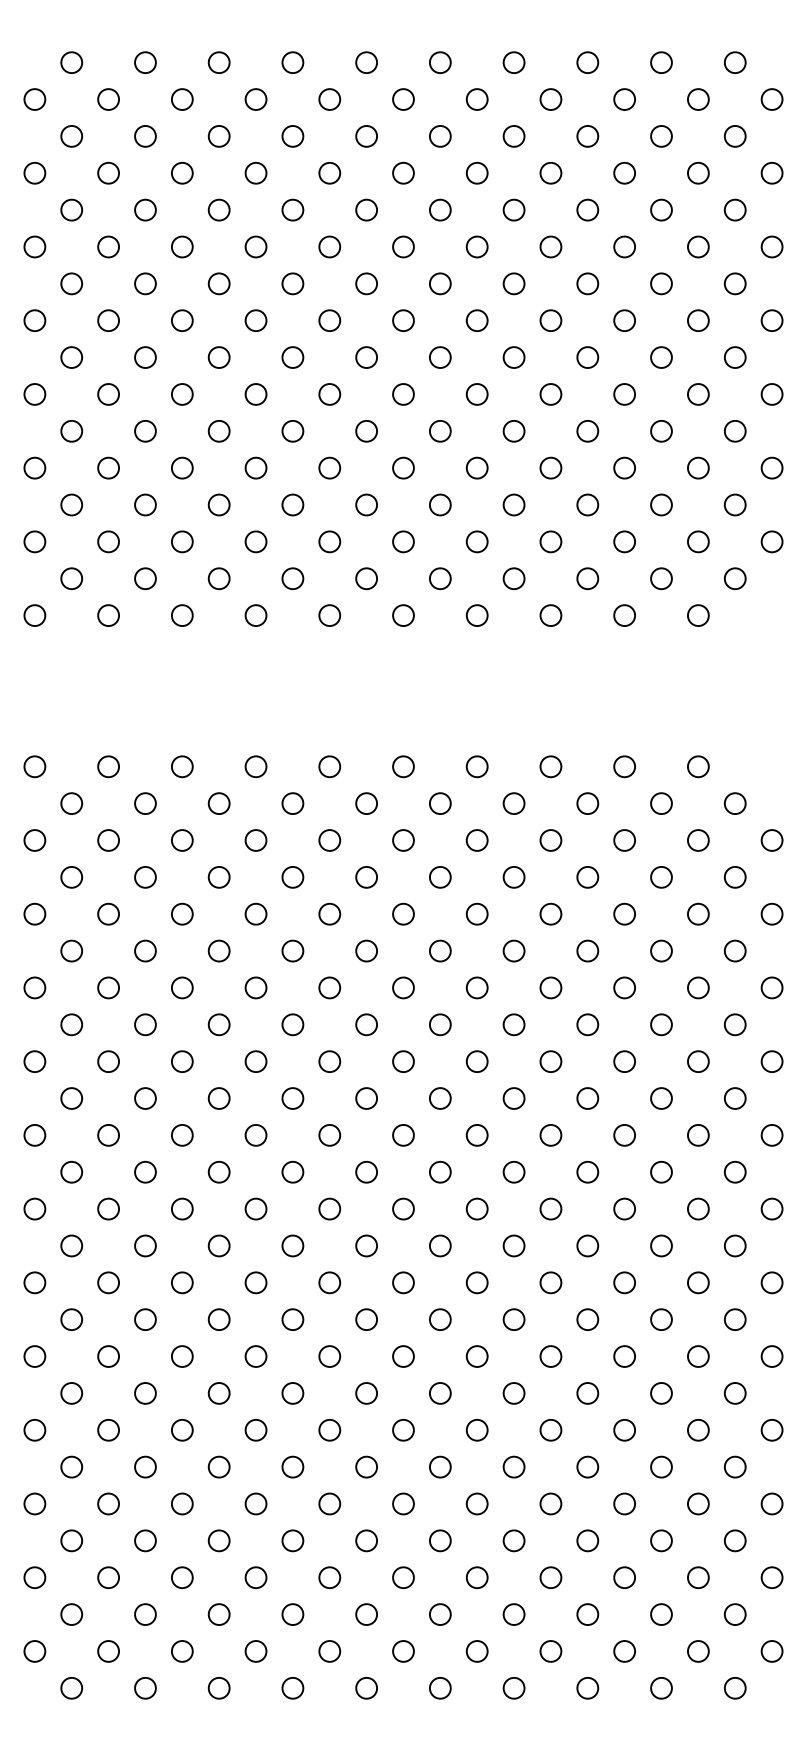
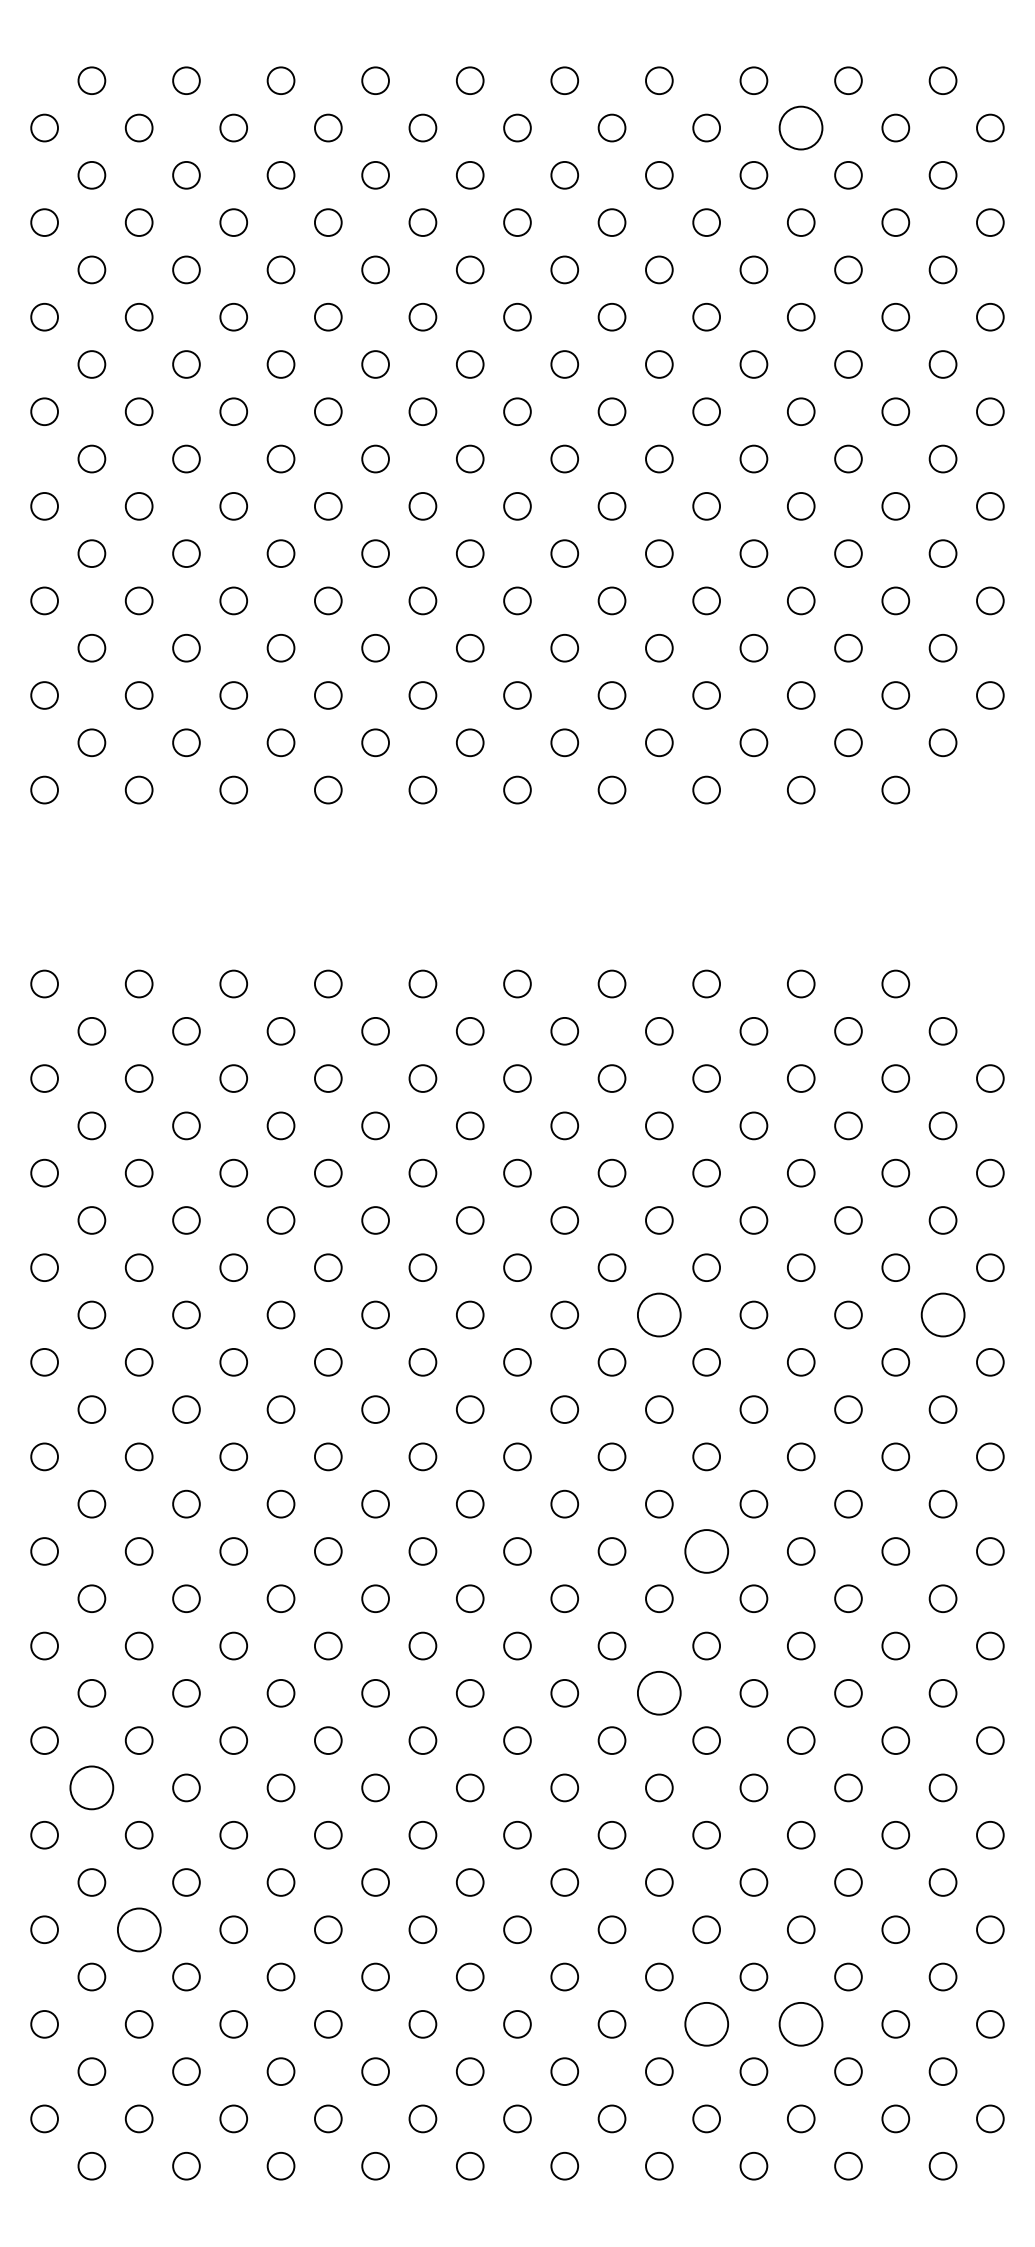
circle: (624, 99) -> (801, 127), size x1.6
circle: (514, 1024) -> (659, 1314), size x1.6
circle: (734, 1024) -> (942, 1314), size x1.6
circle: (550, 1209) -> (706, 1551), size x1.6
circle: (514, 1319) -> (659, 1693), size x1.6
circle: (71, 1393) -> (91, 1787), size x1.6
circle: (108, 1503) -> (138, 1929), size x1.6
circle: (550, 1577) -> (706, 2024), size x1.6
circle: (624, 1577) -> (801, 2024), size x1.6

